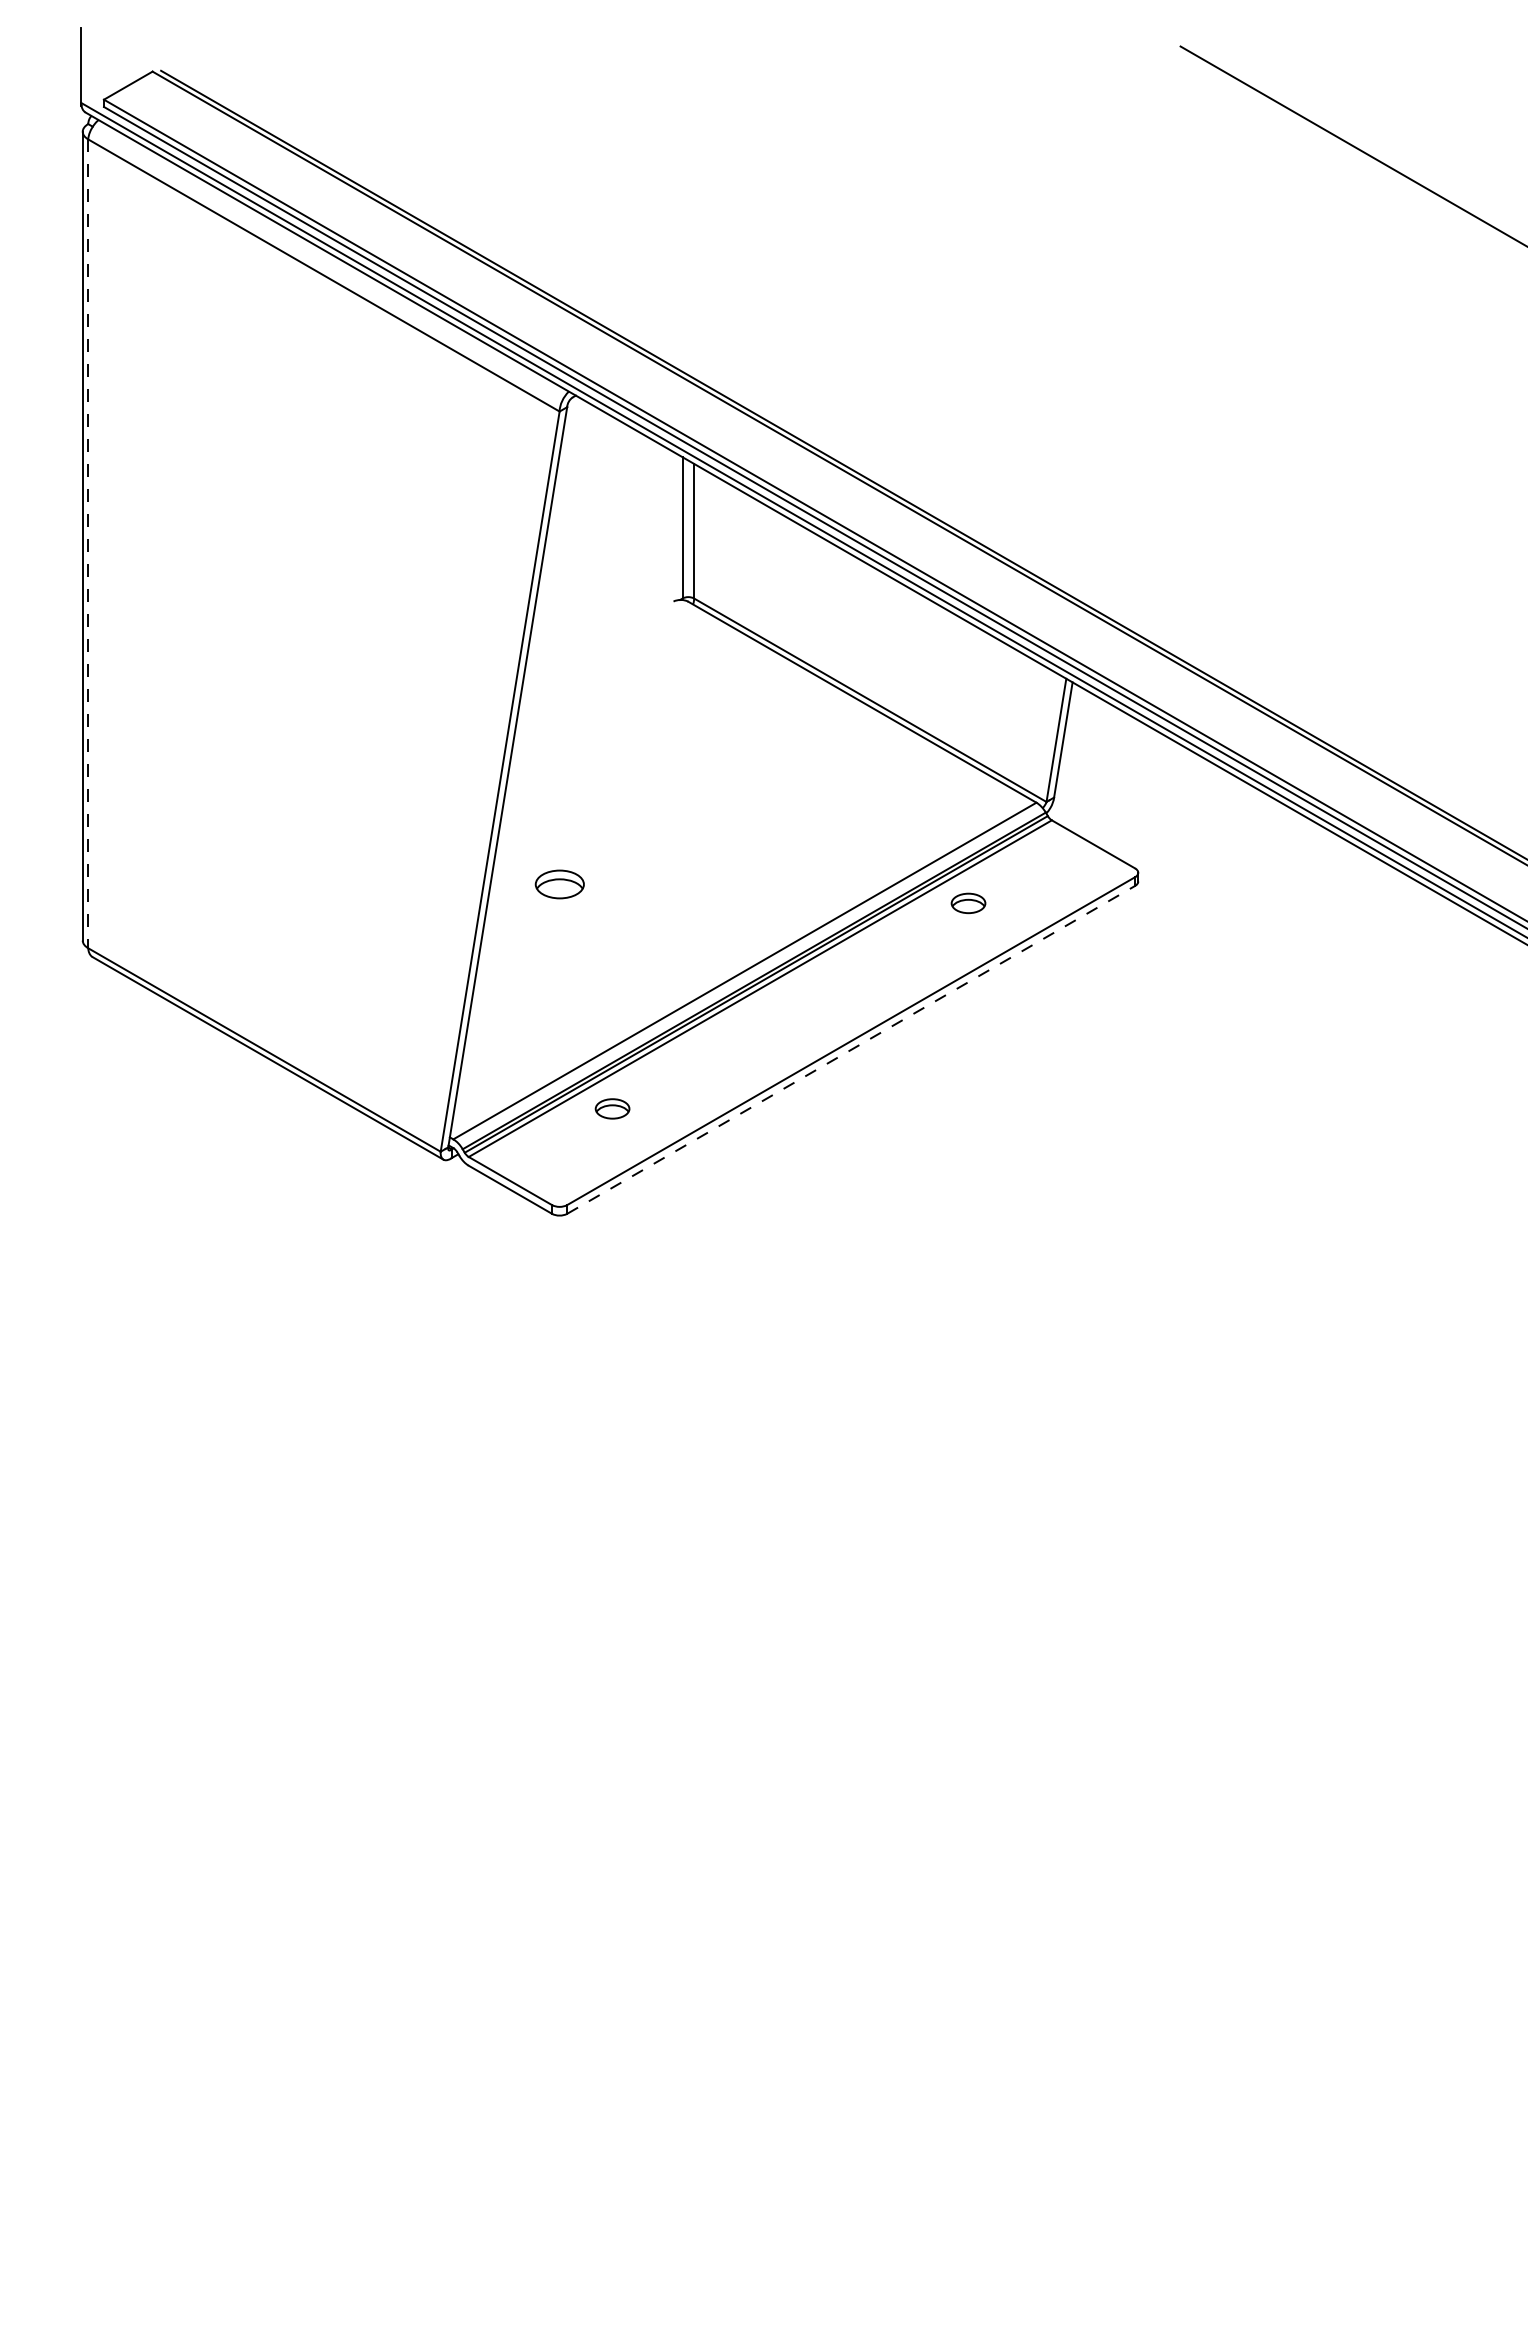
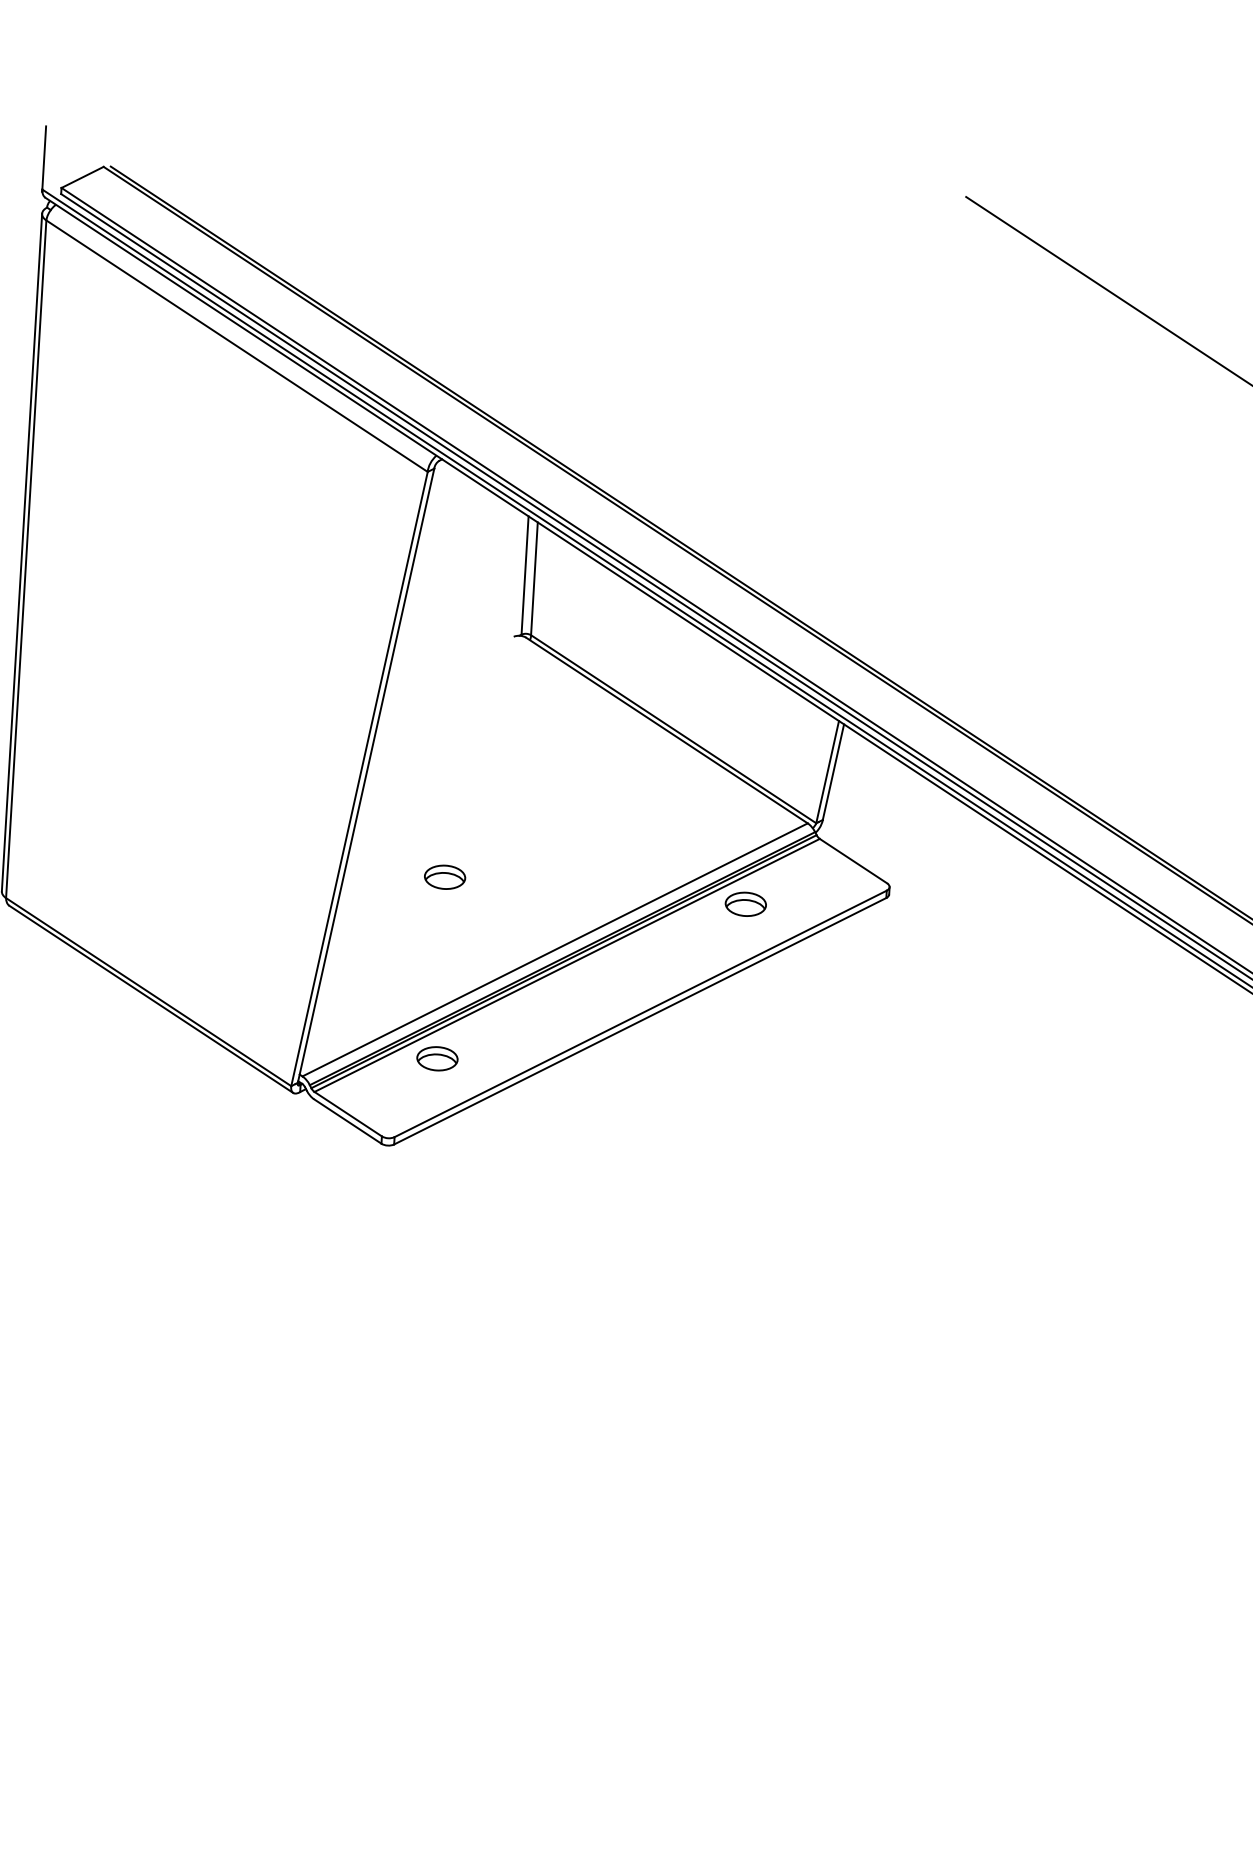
line: (88, 544) -> (26, 559), dashed -> solid
part: (559, 884) -> (444, 877), moved
part: (968, 903) -> (745, 904), size x1.43
line: (851, 1049) -> (640, 1020), dashed -> solid
part: (612, 1108) -> (437, 1058), size x1.43

